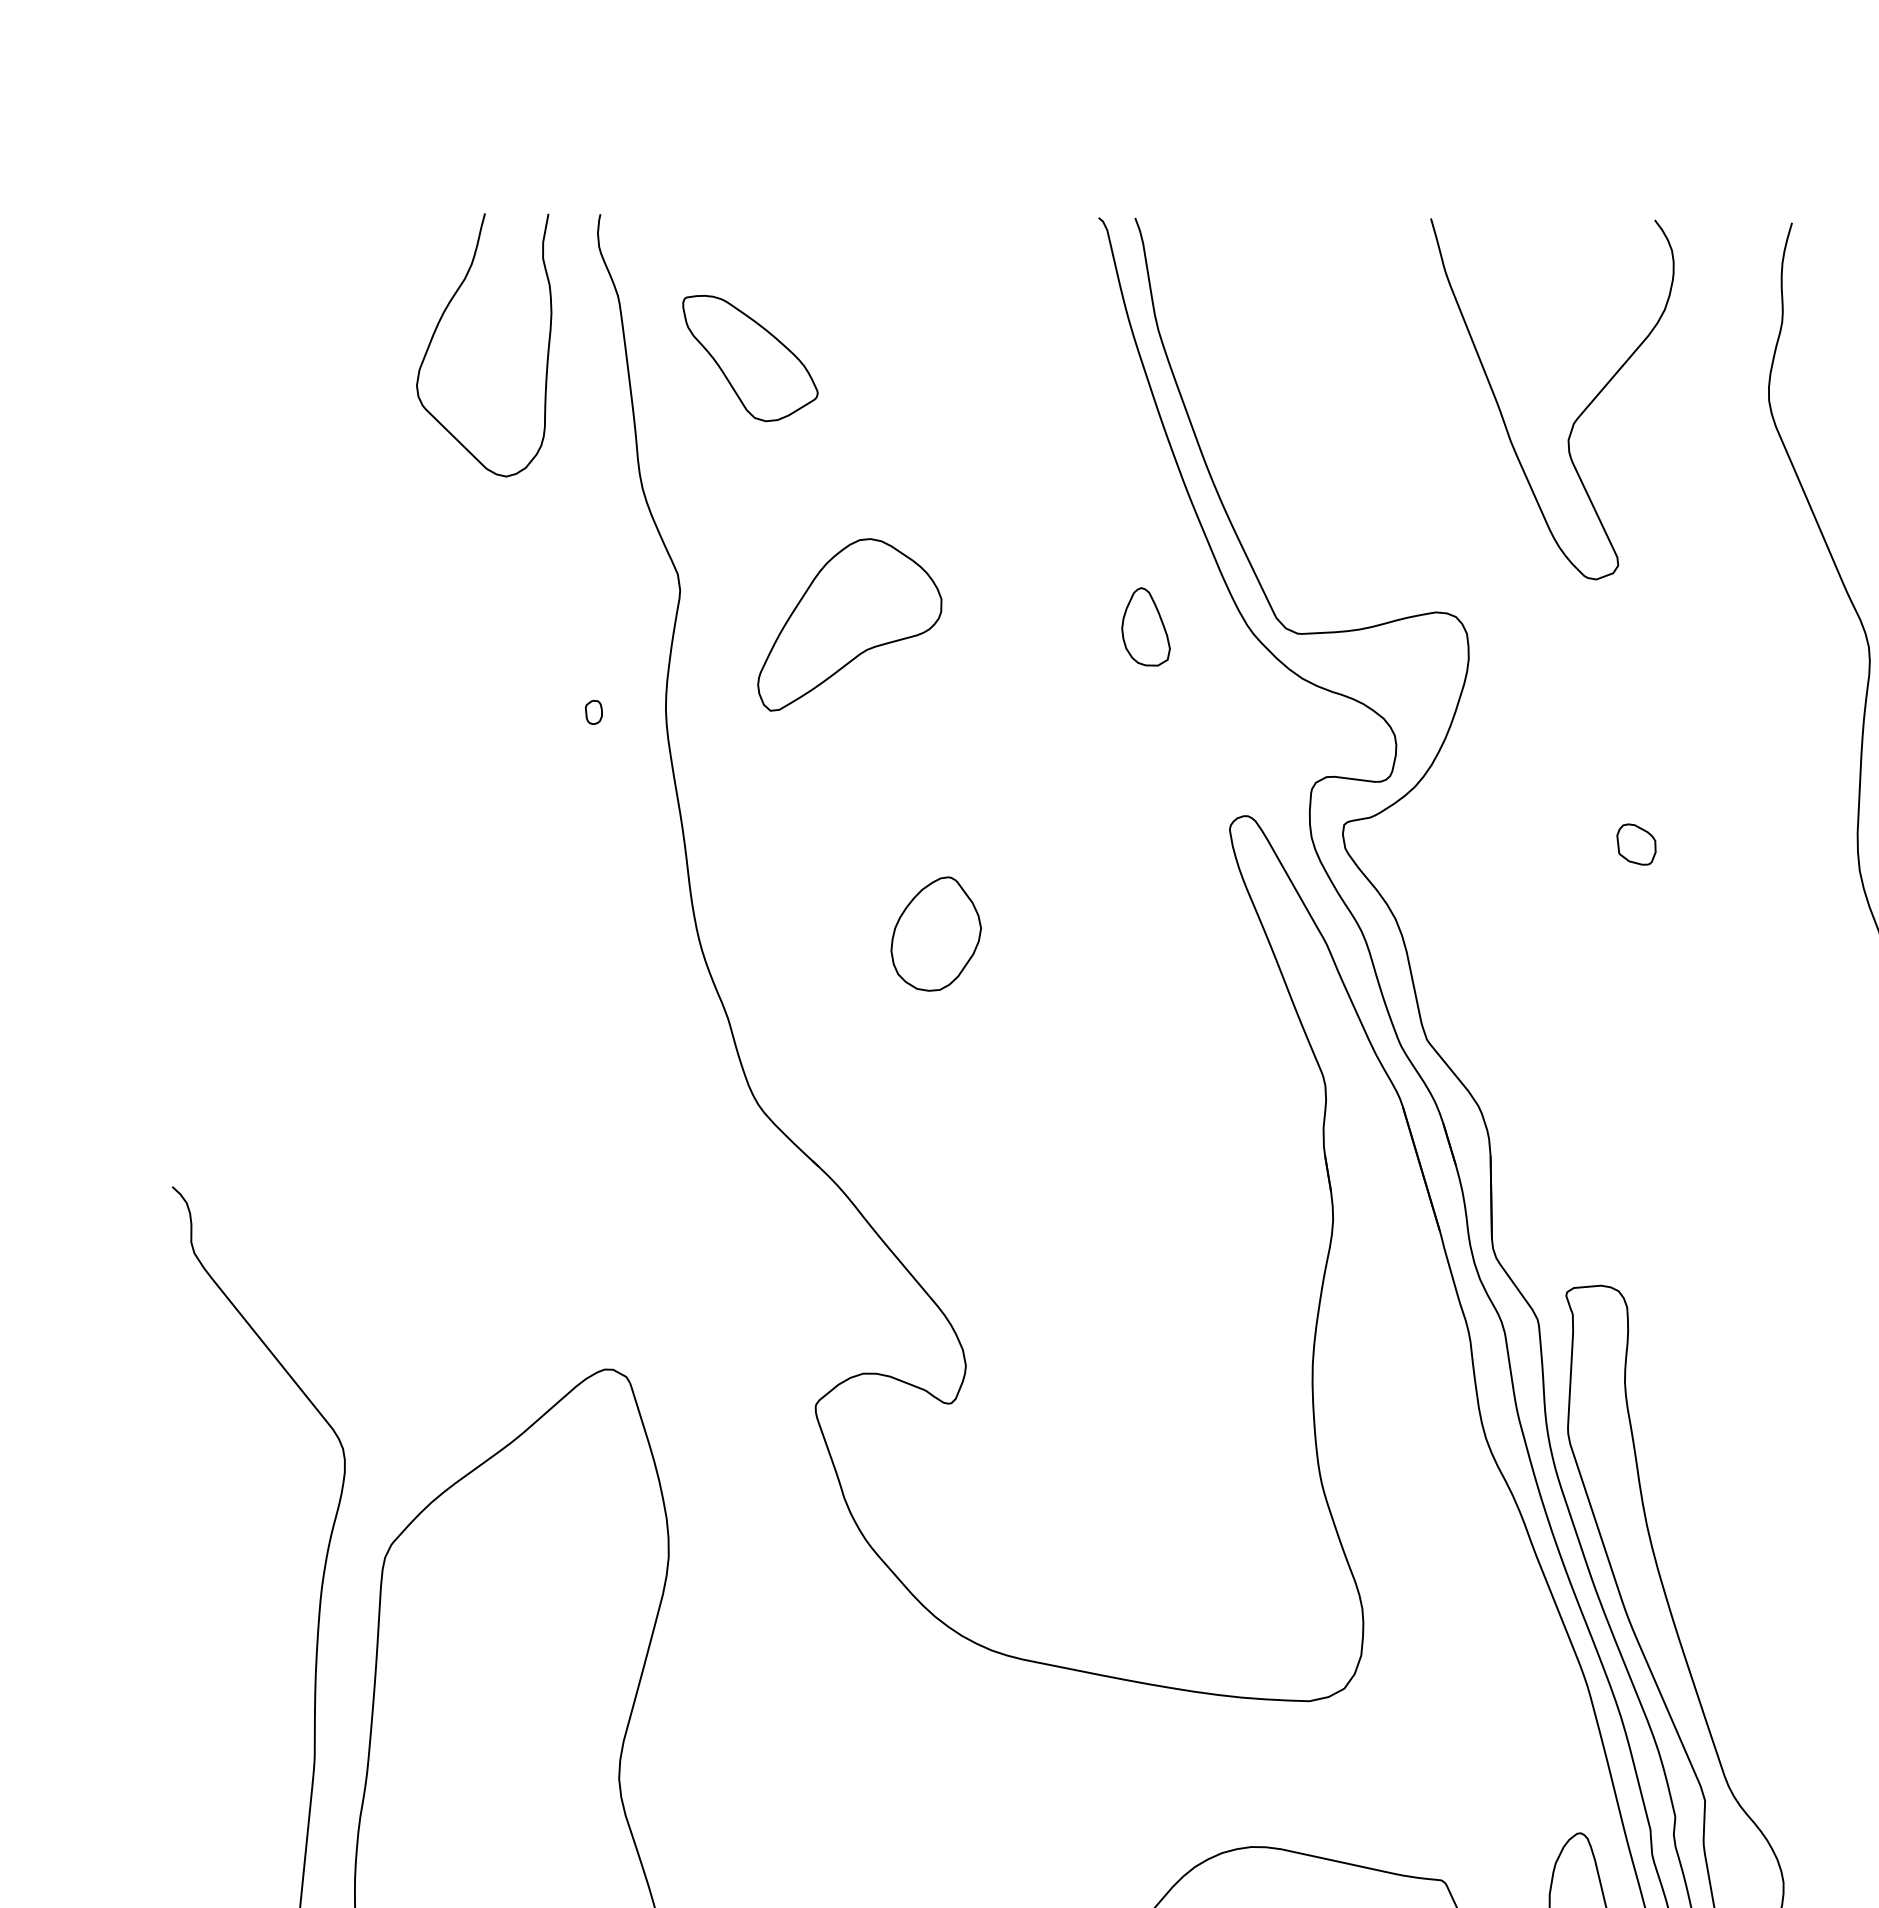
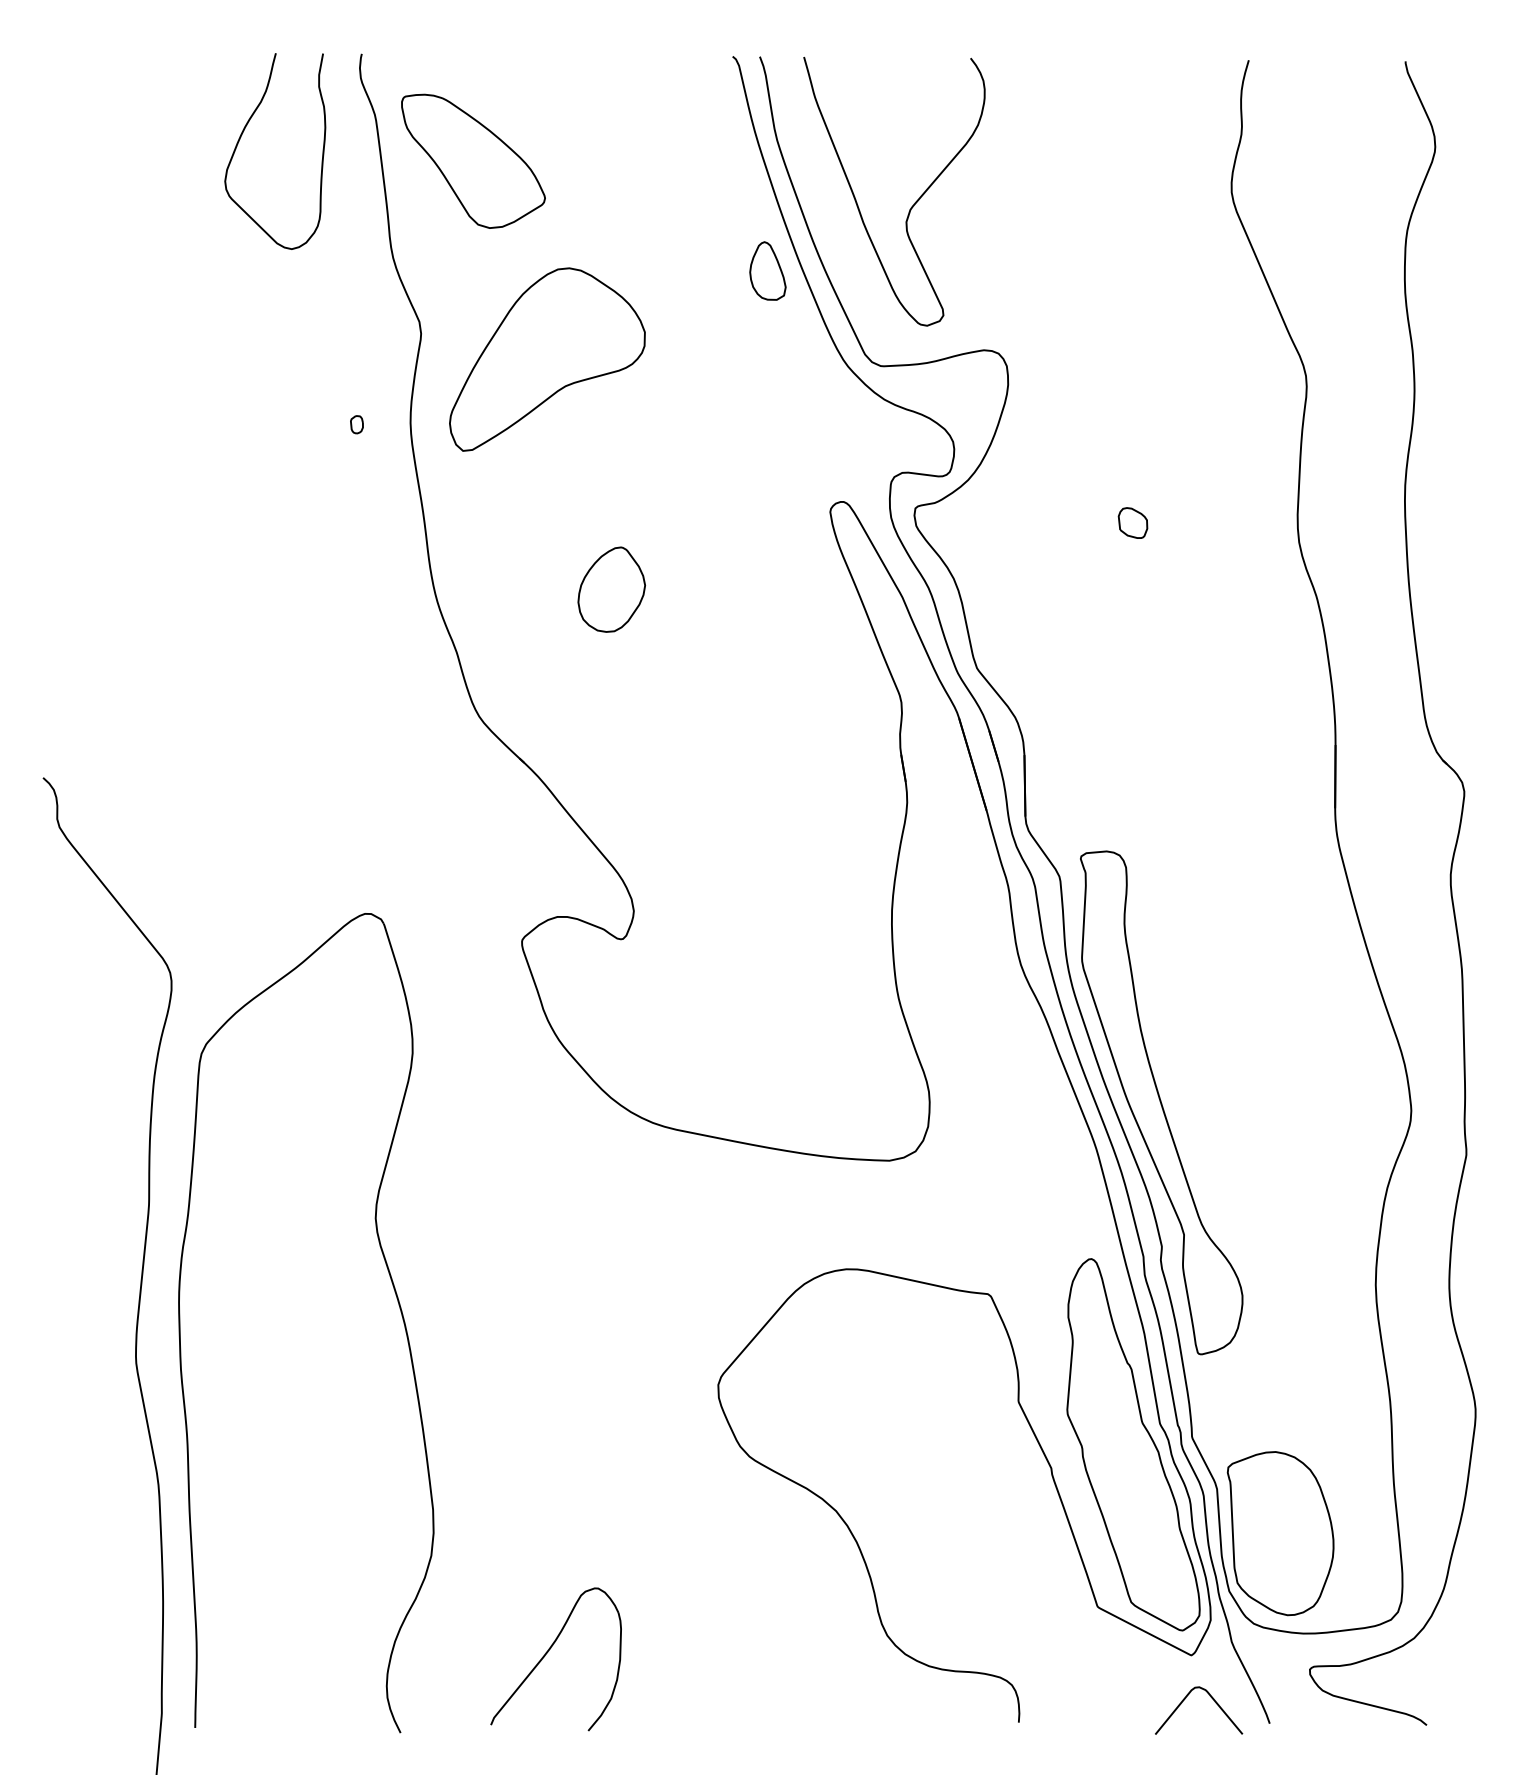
part: (750, 357) -> (473, 160), size x1.43
curve: (1573, 420) -> (910, 207), moved
part: (849, 624) -> (547, 359), size x1.43
part: (1145, 626) -> (767, 270), moved

